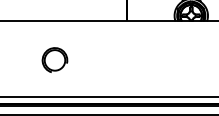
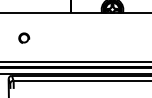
part: (55, 58) -> (24, 37), size x0.62

